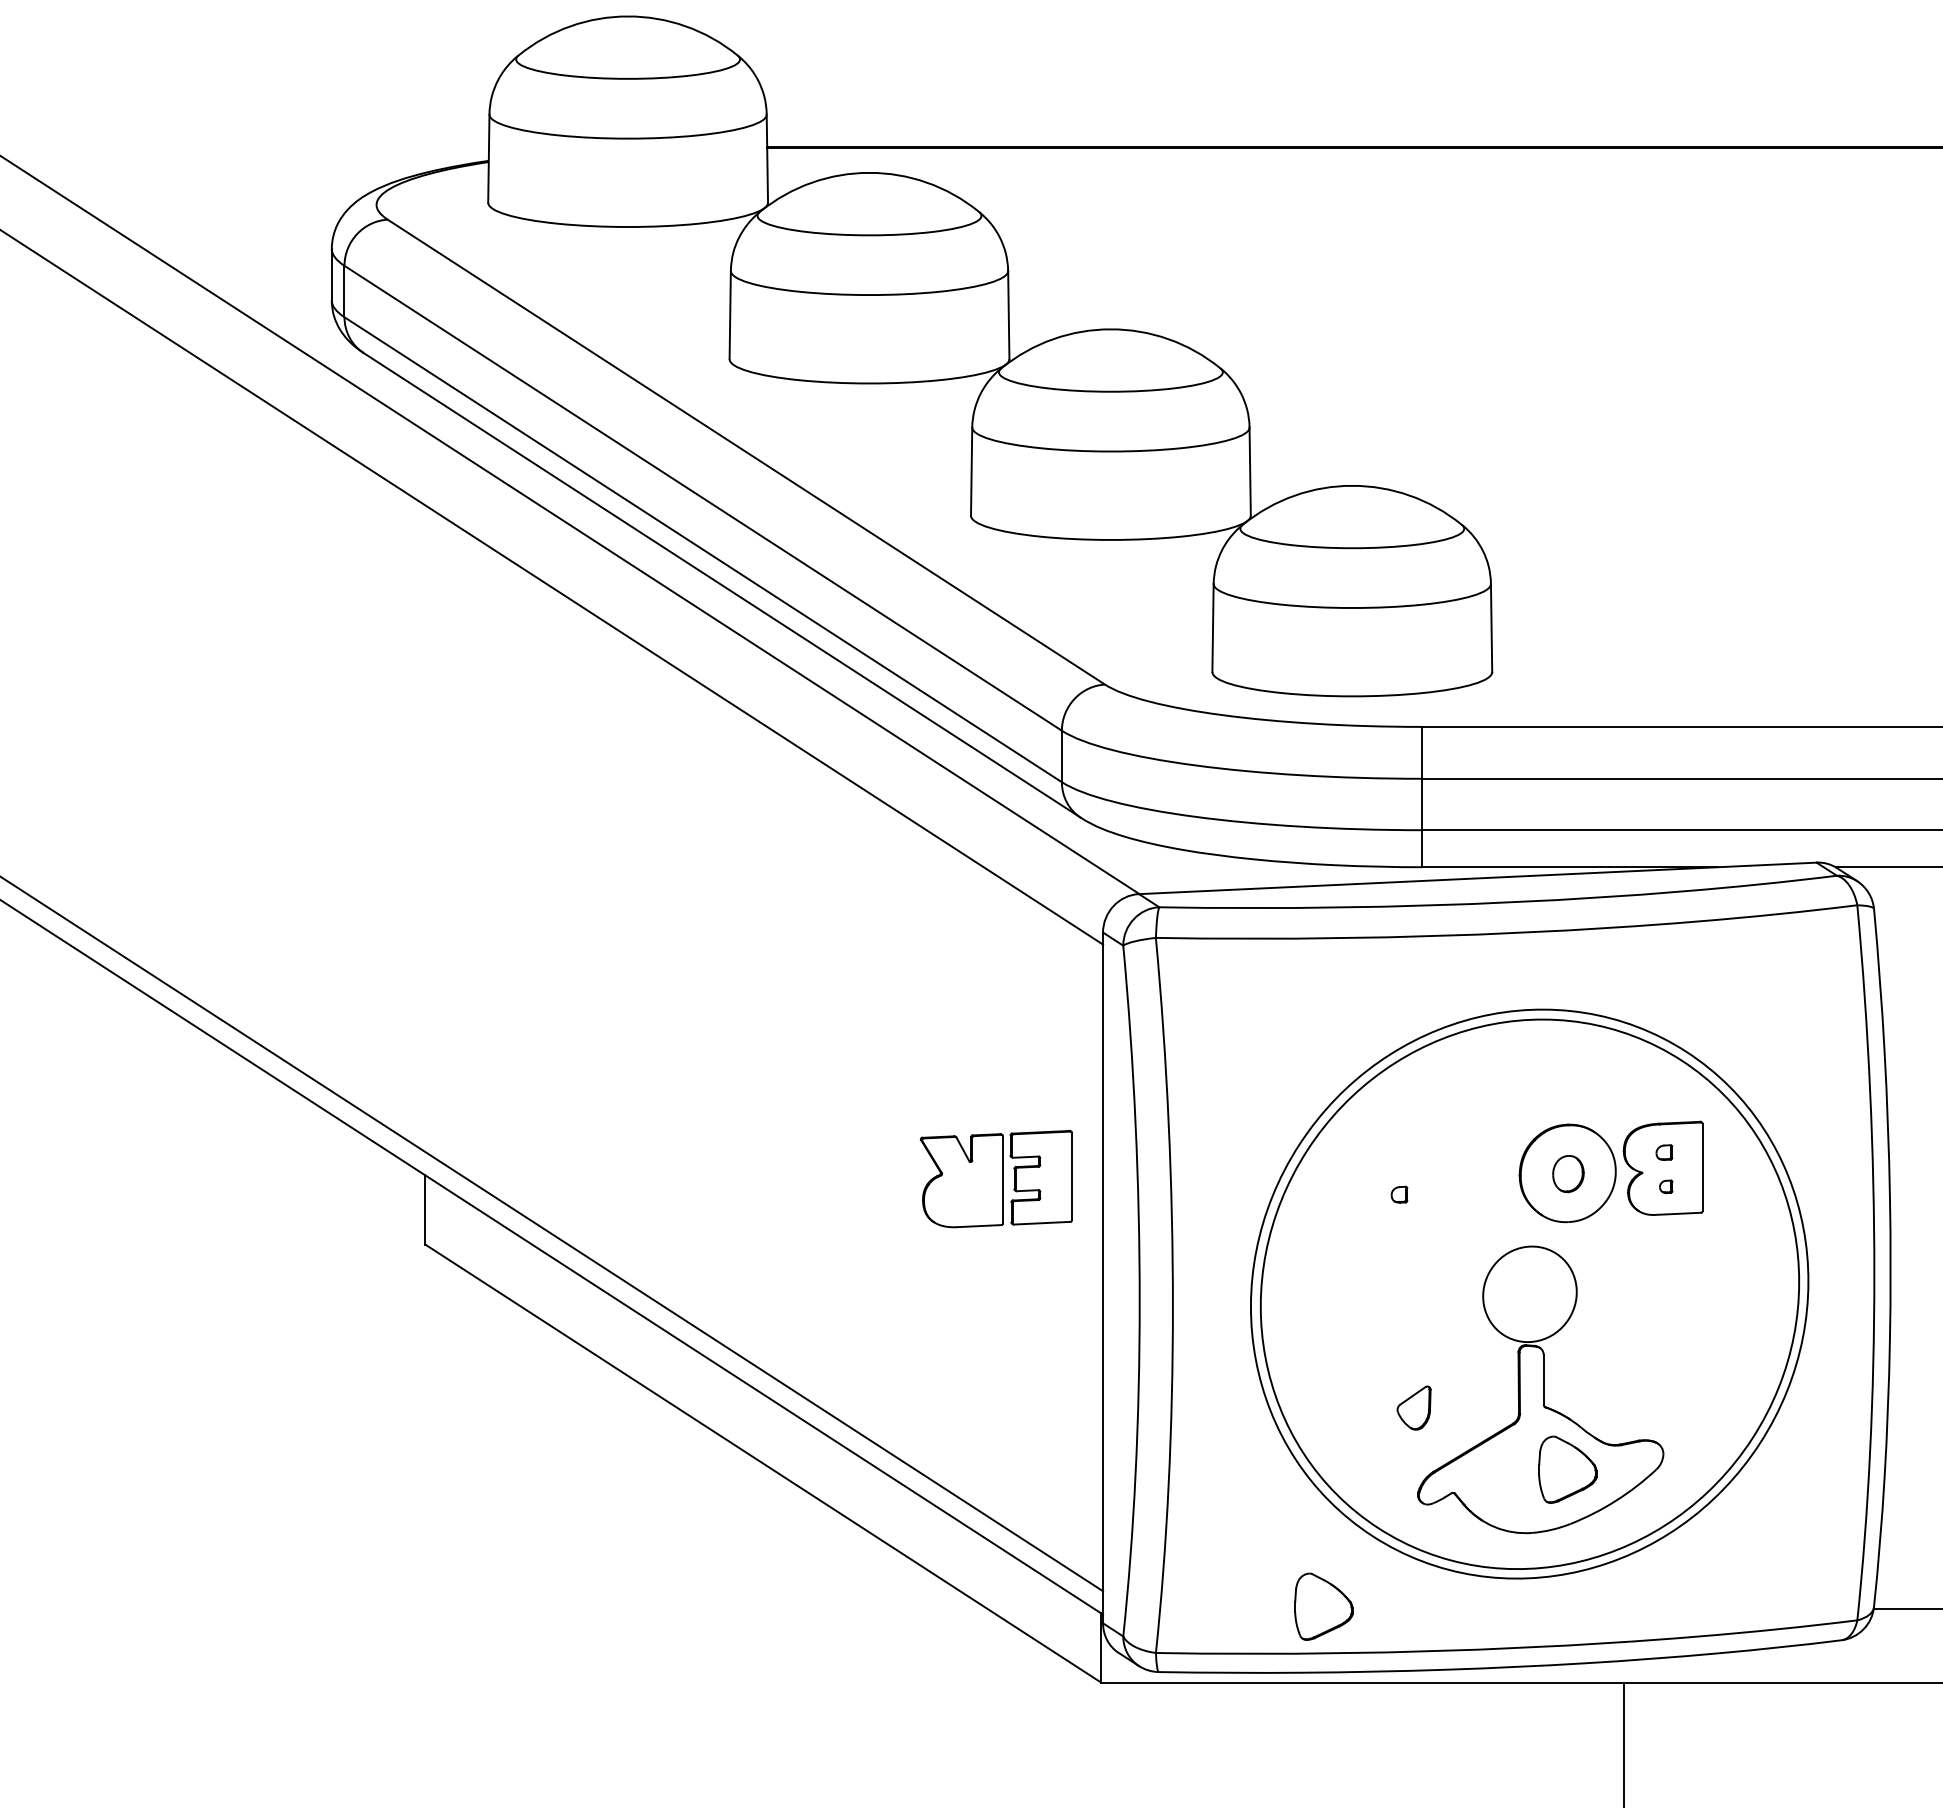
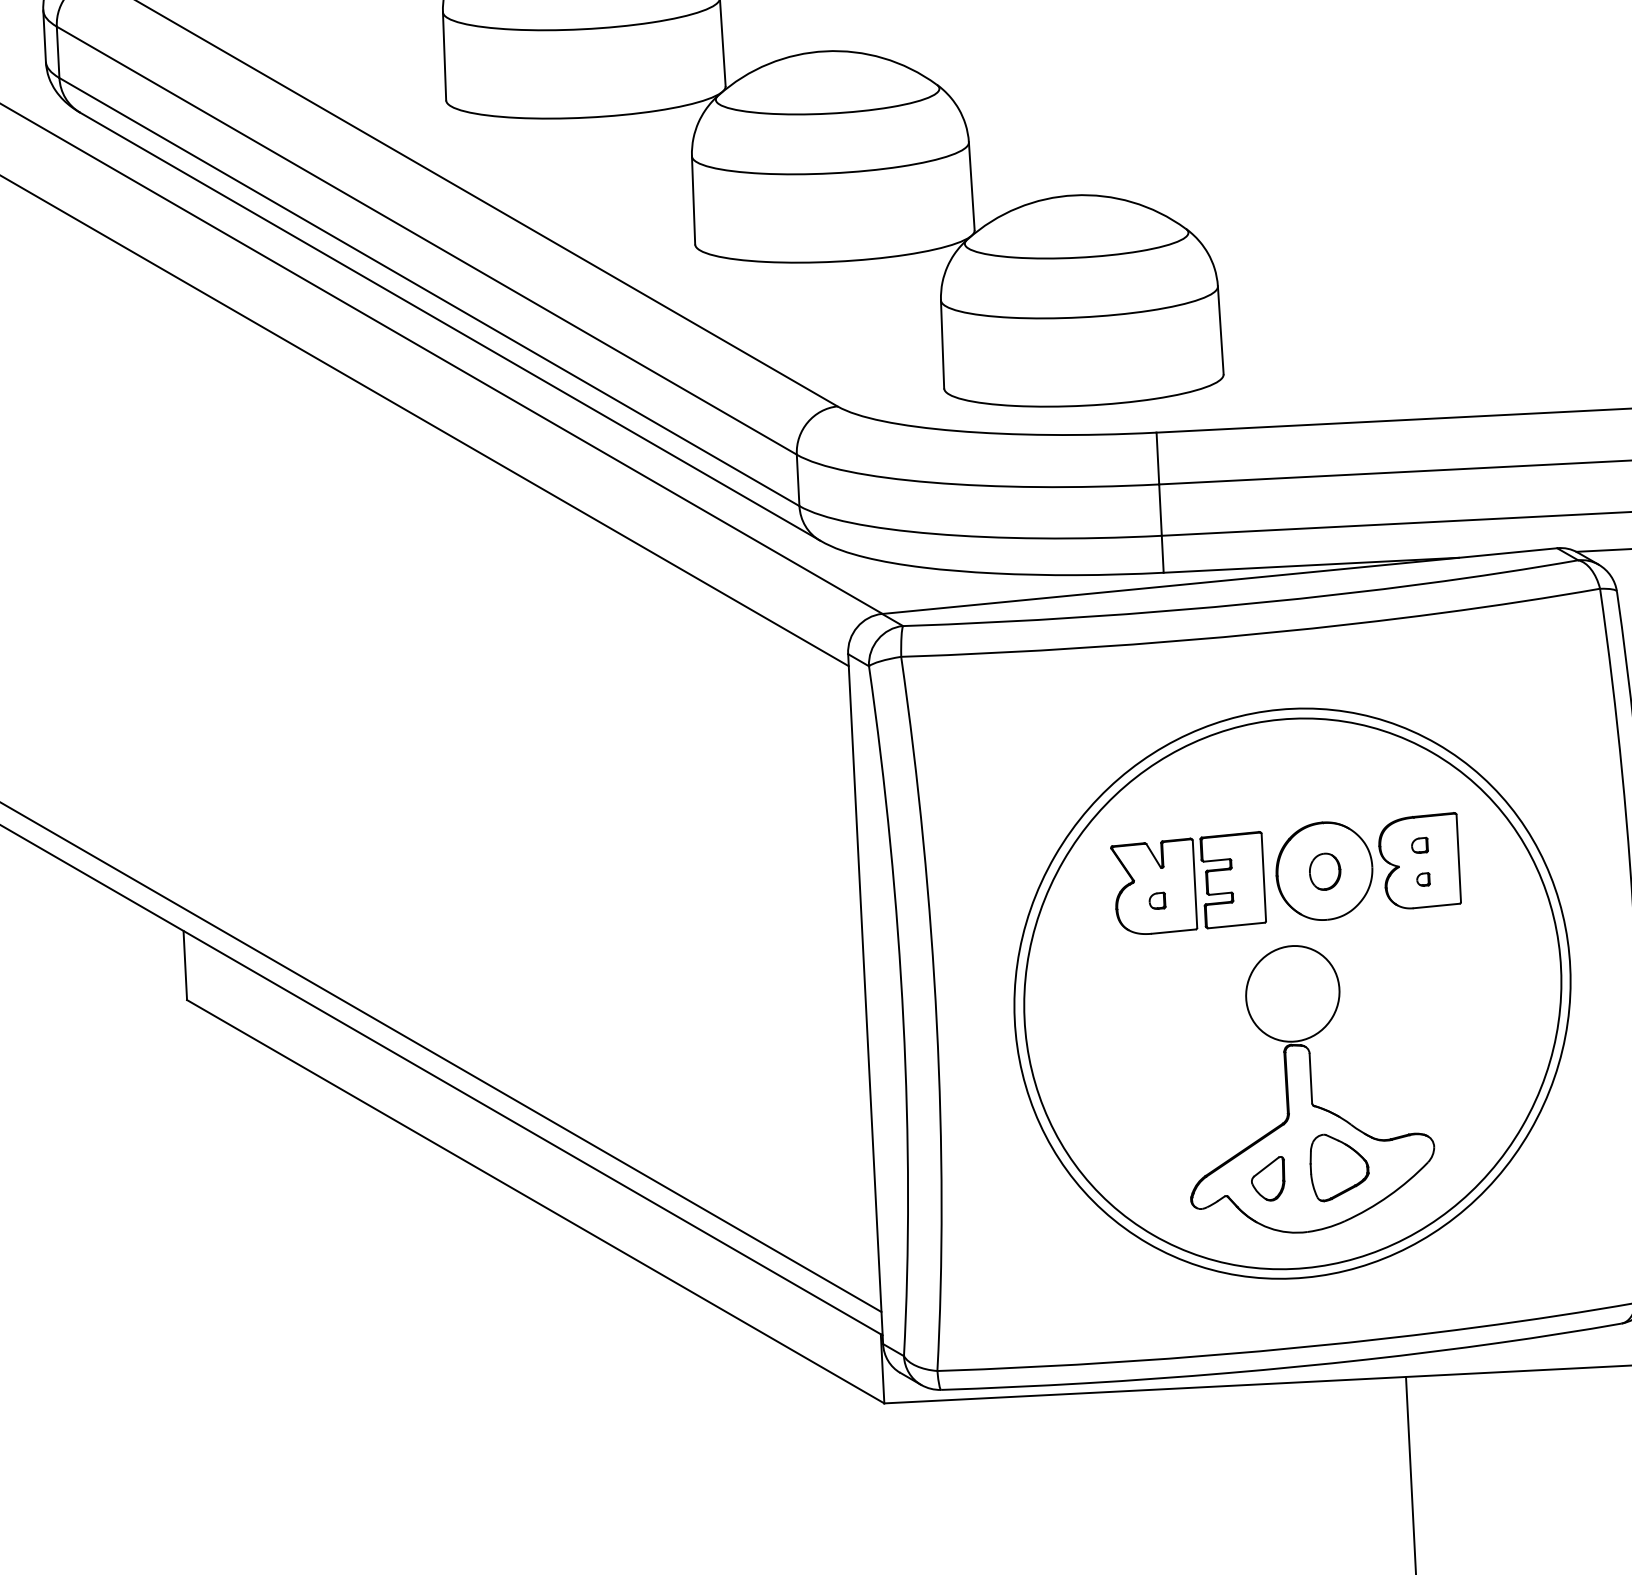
part: (996, 1178) -> (1188, 883), moved
part: (1413, 1407) -> (1267, 1178), moved
part: (1323, 1606) -> (1102, 1316), removed

